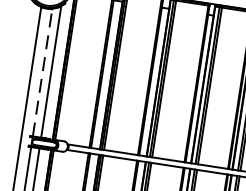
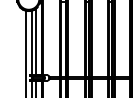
line: (42, 71) -> (31, 42), dashed -> solid

